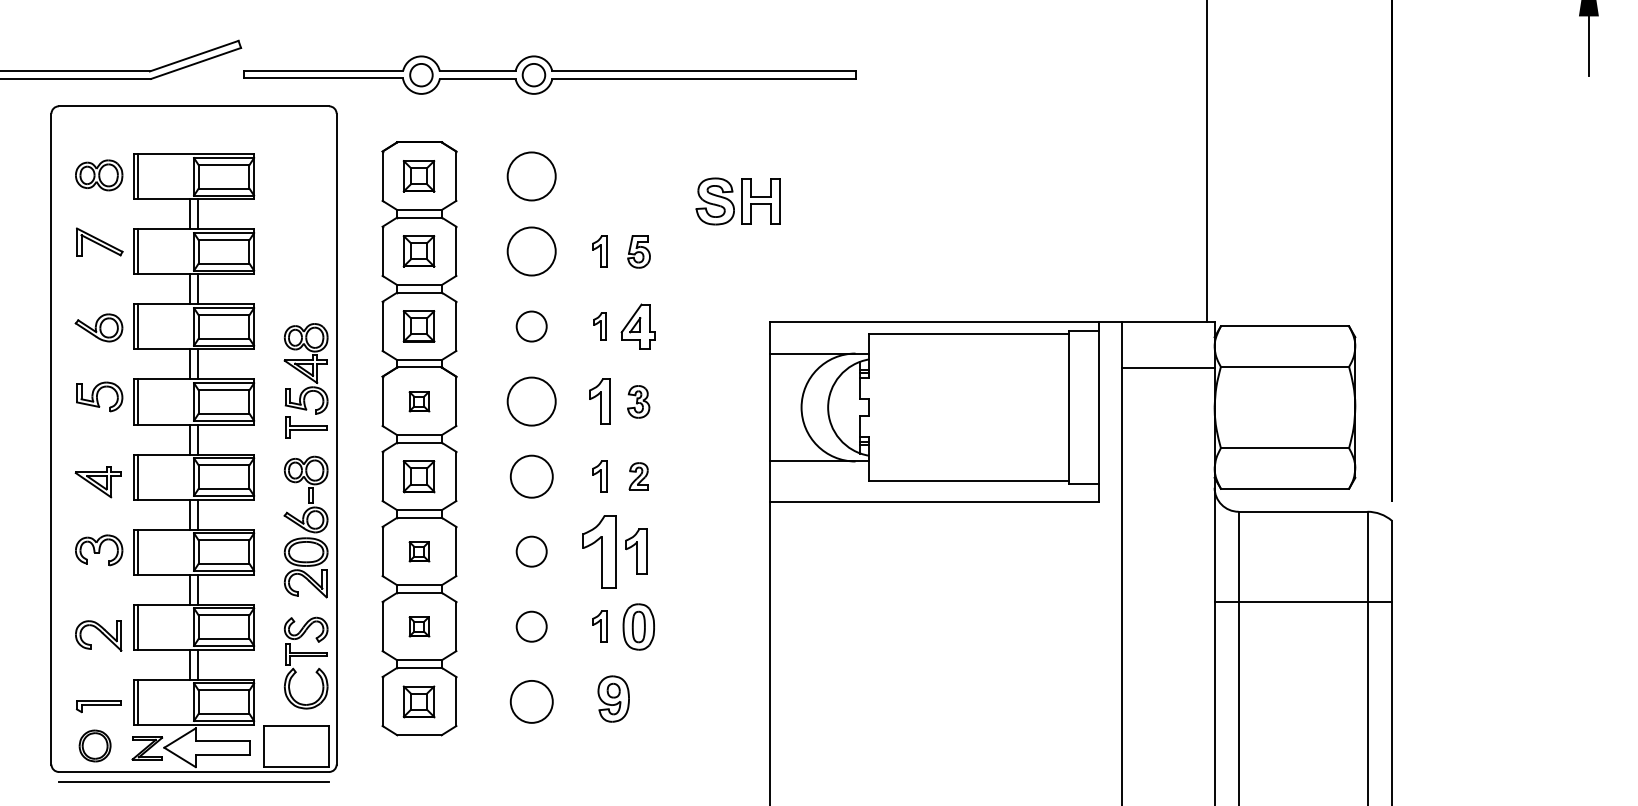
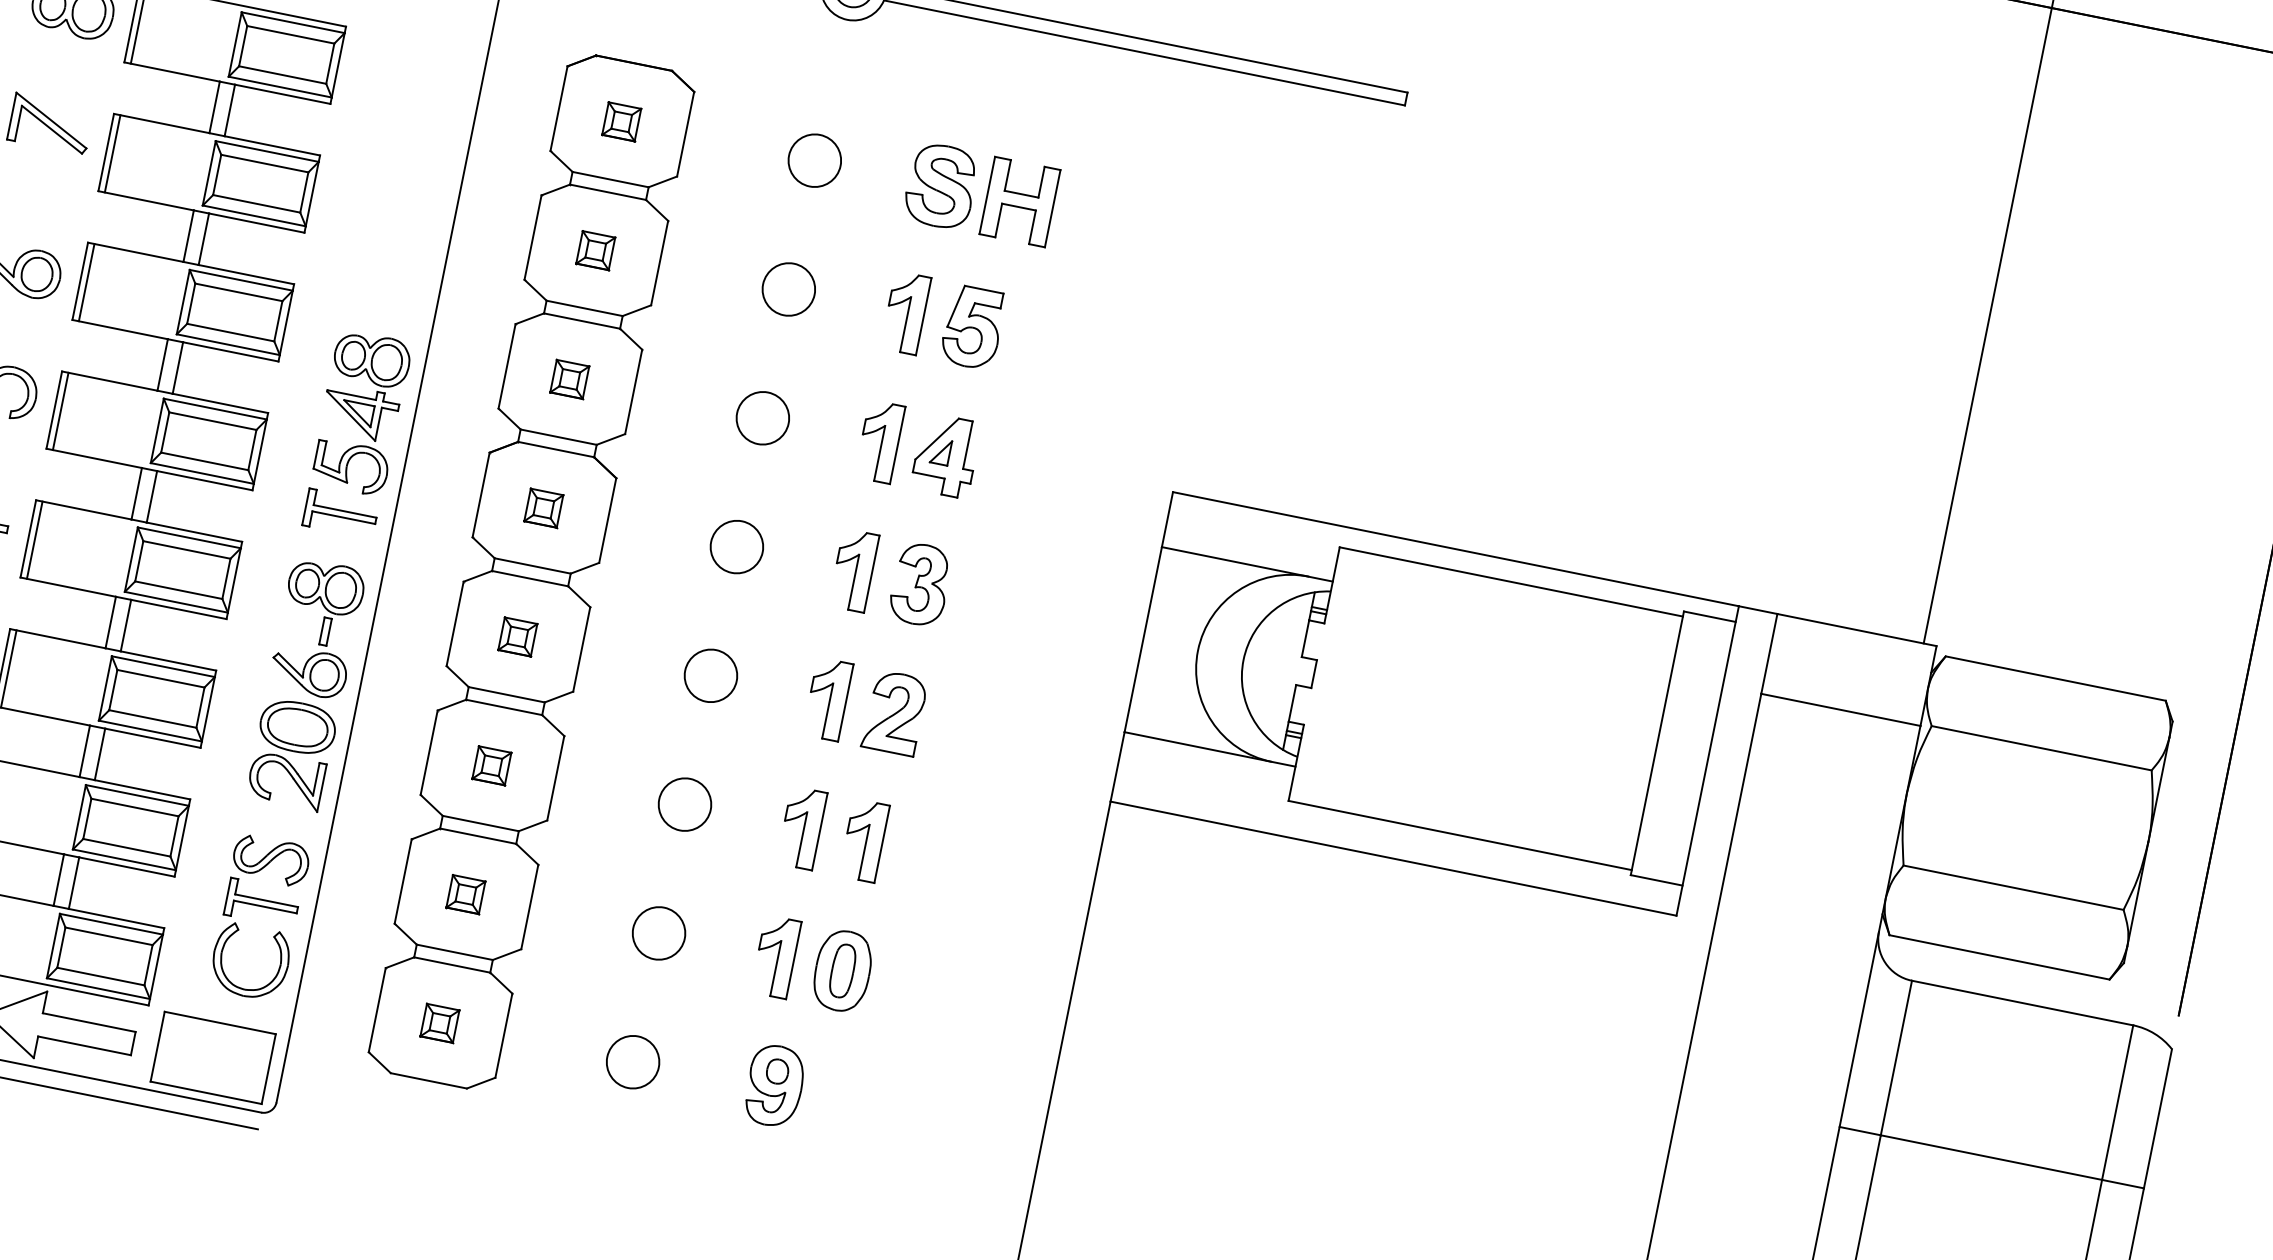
part: (419, 176) -> (622, 121), size x0.62
circle: (531, 176) -> (814, 160), size x0.62
part: (737, 201) -> (979, 193), moved
part: (419, 251) -> (596, 250), size x0.62
circle: (531, 251) -> (788, 289), size x0.62
part: (599, 251) -> (905, 312), size x1.43
part: (638, 251) -> (972, 326), size x1.43
part: (419, 326) -> (570, 379), size x0.62
part: (599, 326) -> (879, 441), size x1.67
circle: (531, 401) -> (736, 546), size x0.62
part: (638, 401) -> (920, 583), size x1.43
part: (419, 476) -> (518, 636), size x0.62
circle: (531, 476) -> (710, 675), size x0.71
part: (599, 476) -> (827, 699), size x1.43
part: (638, 476) -> (894, 712), size x1.67
part: (599, 551) -> (801, 827), size x0.62
part: (599, 626) -> (775, 956), size x1.43
part: (419, 701) -> (440, 1022), size x0.62
circle: (531, 701) -> (632, 1061), size x0.71

